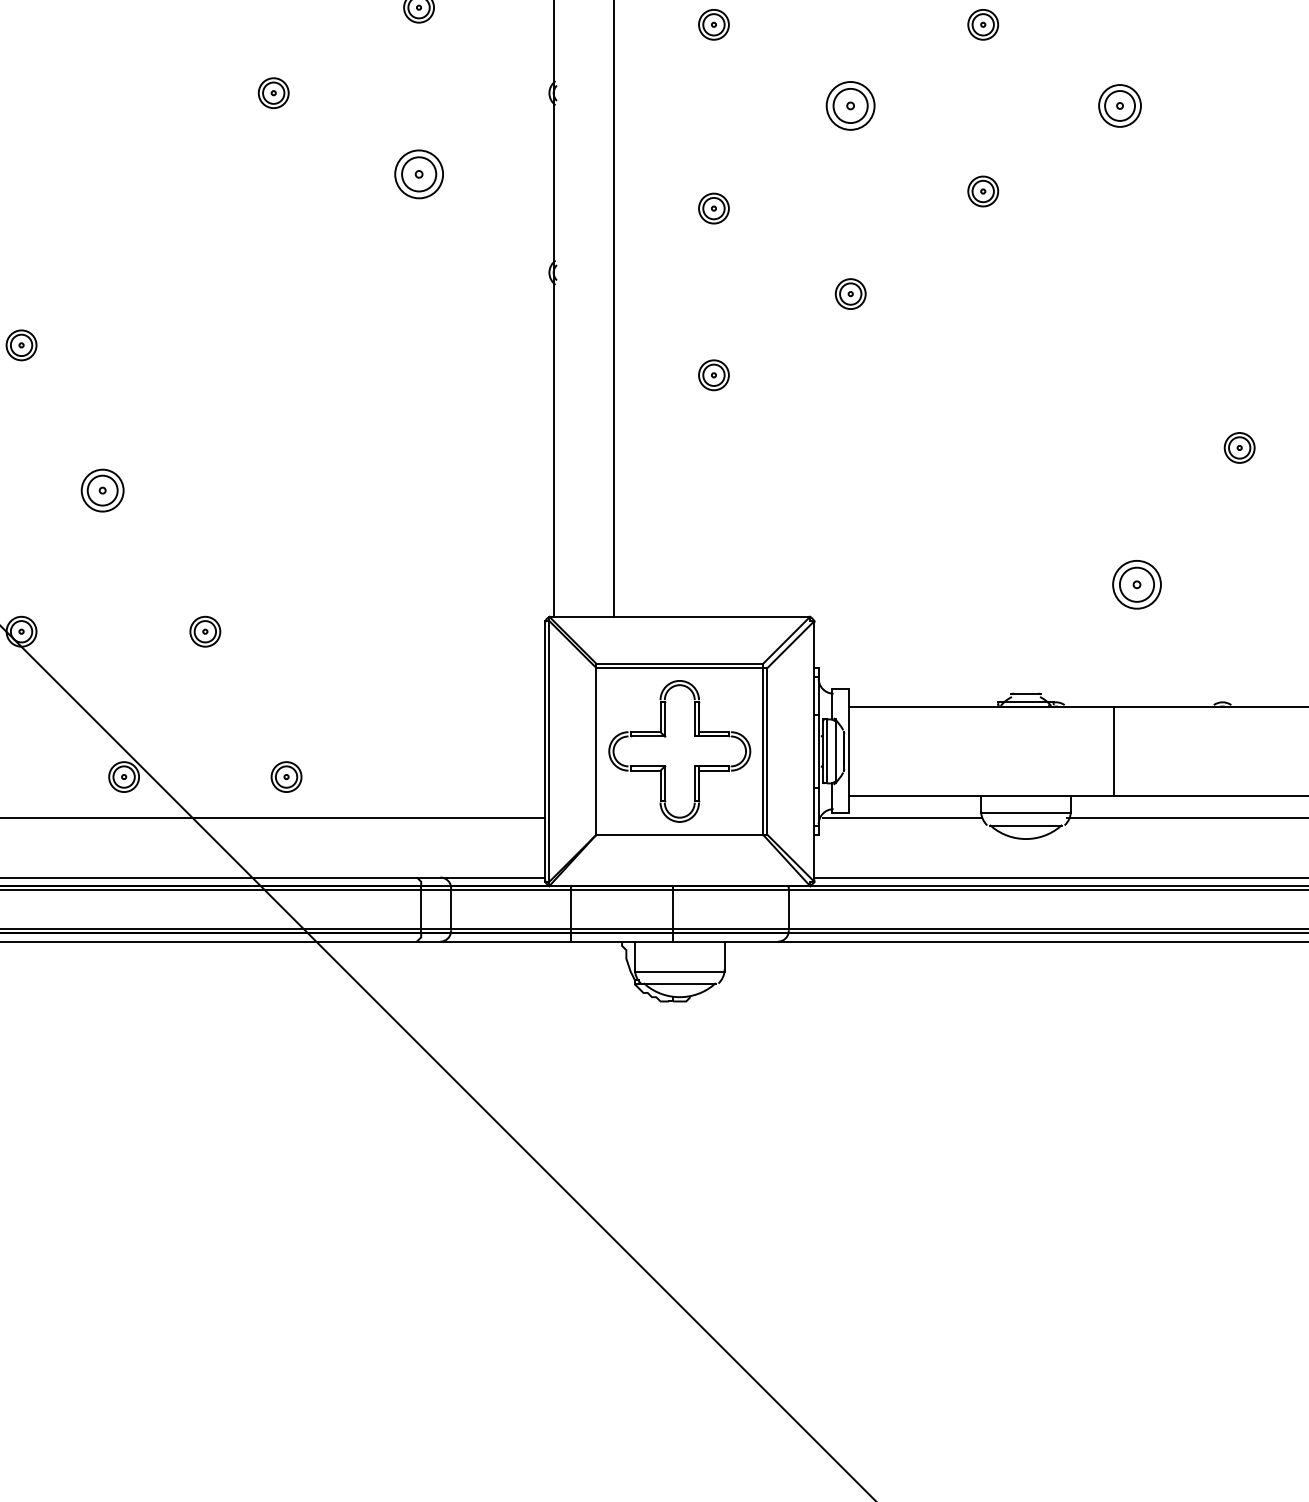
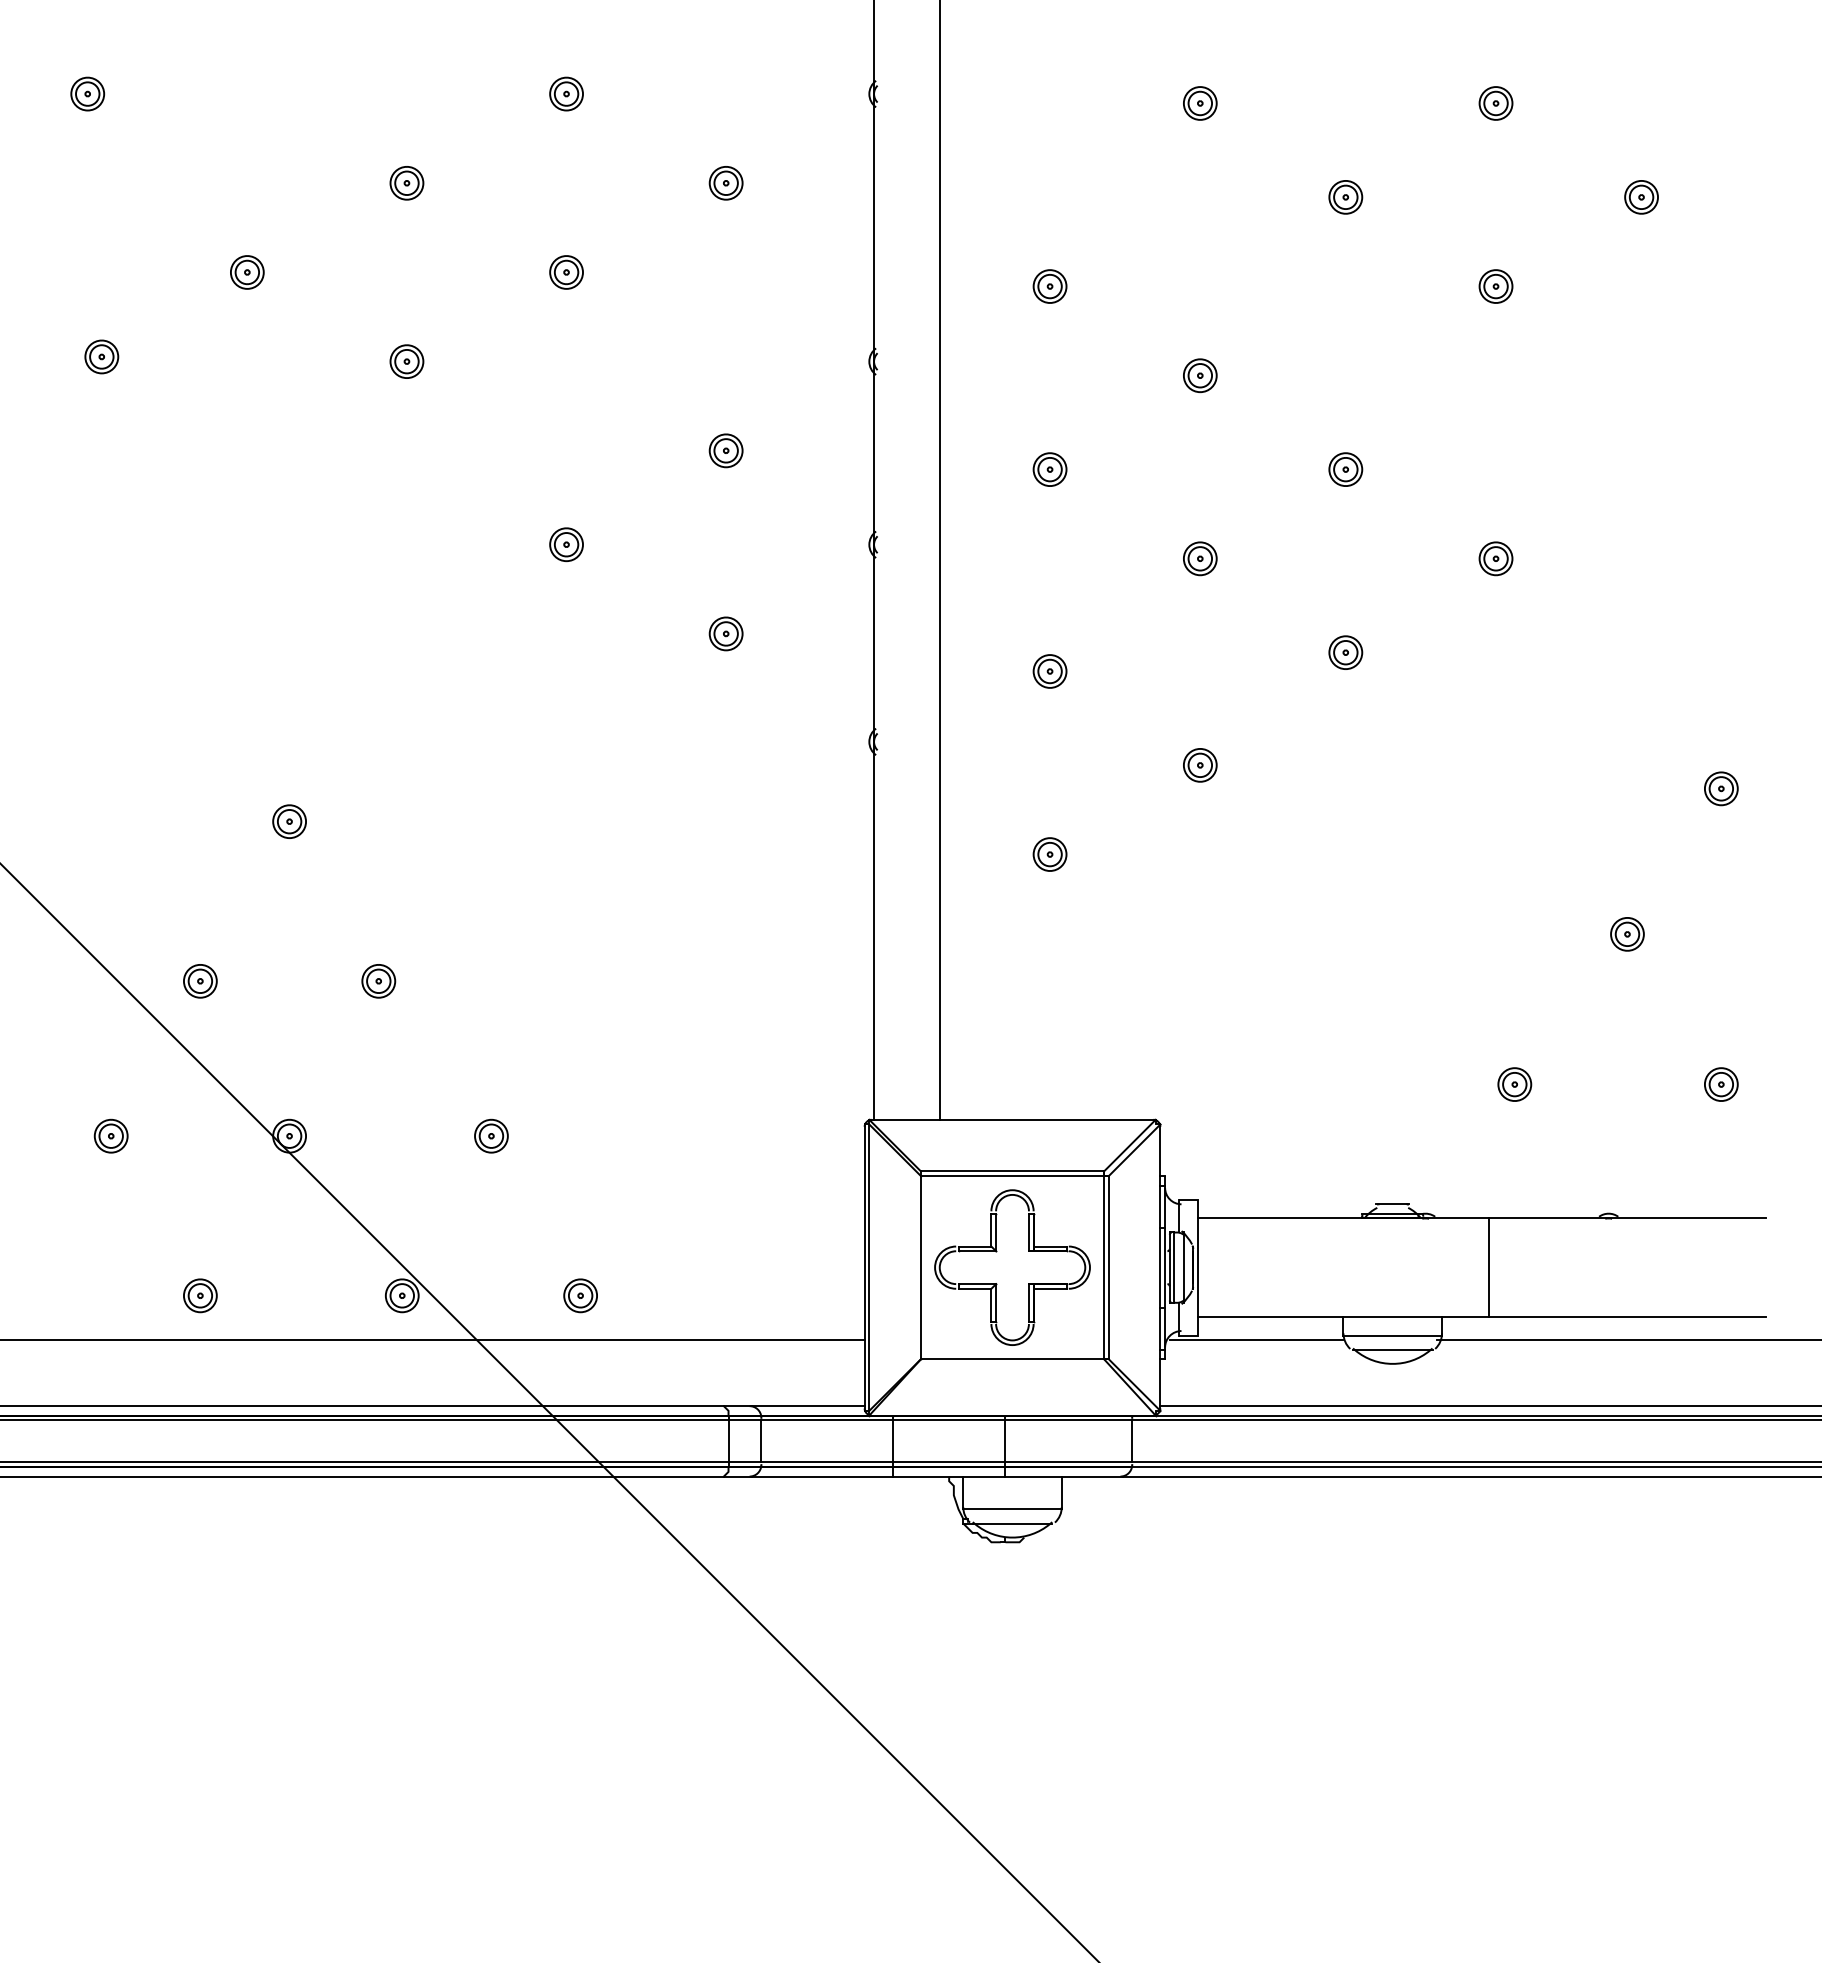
part: (850, 105) -> (1200, 558), size x0.62
part: (1119, 105) -> (1495, 558), size x0.71
part: (418, 174) -> (725, 633), size x0.62
part: (102, 490) -> (378, 981), size x0.71
part: (1136, 584) -> (1514, 1084), size x0.62

